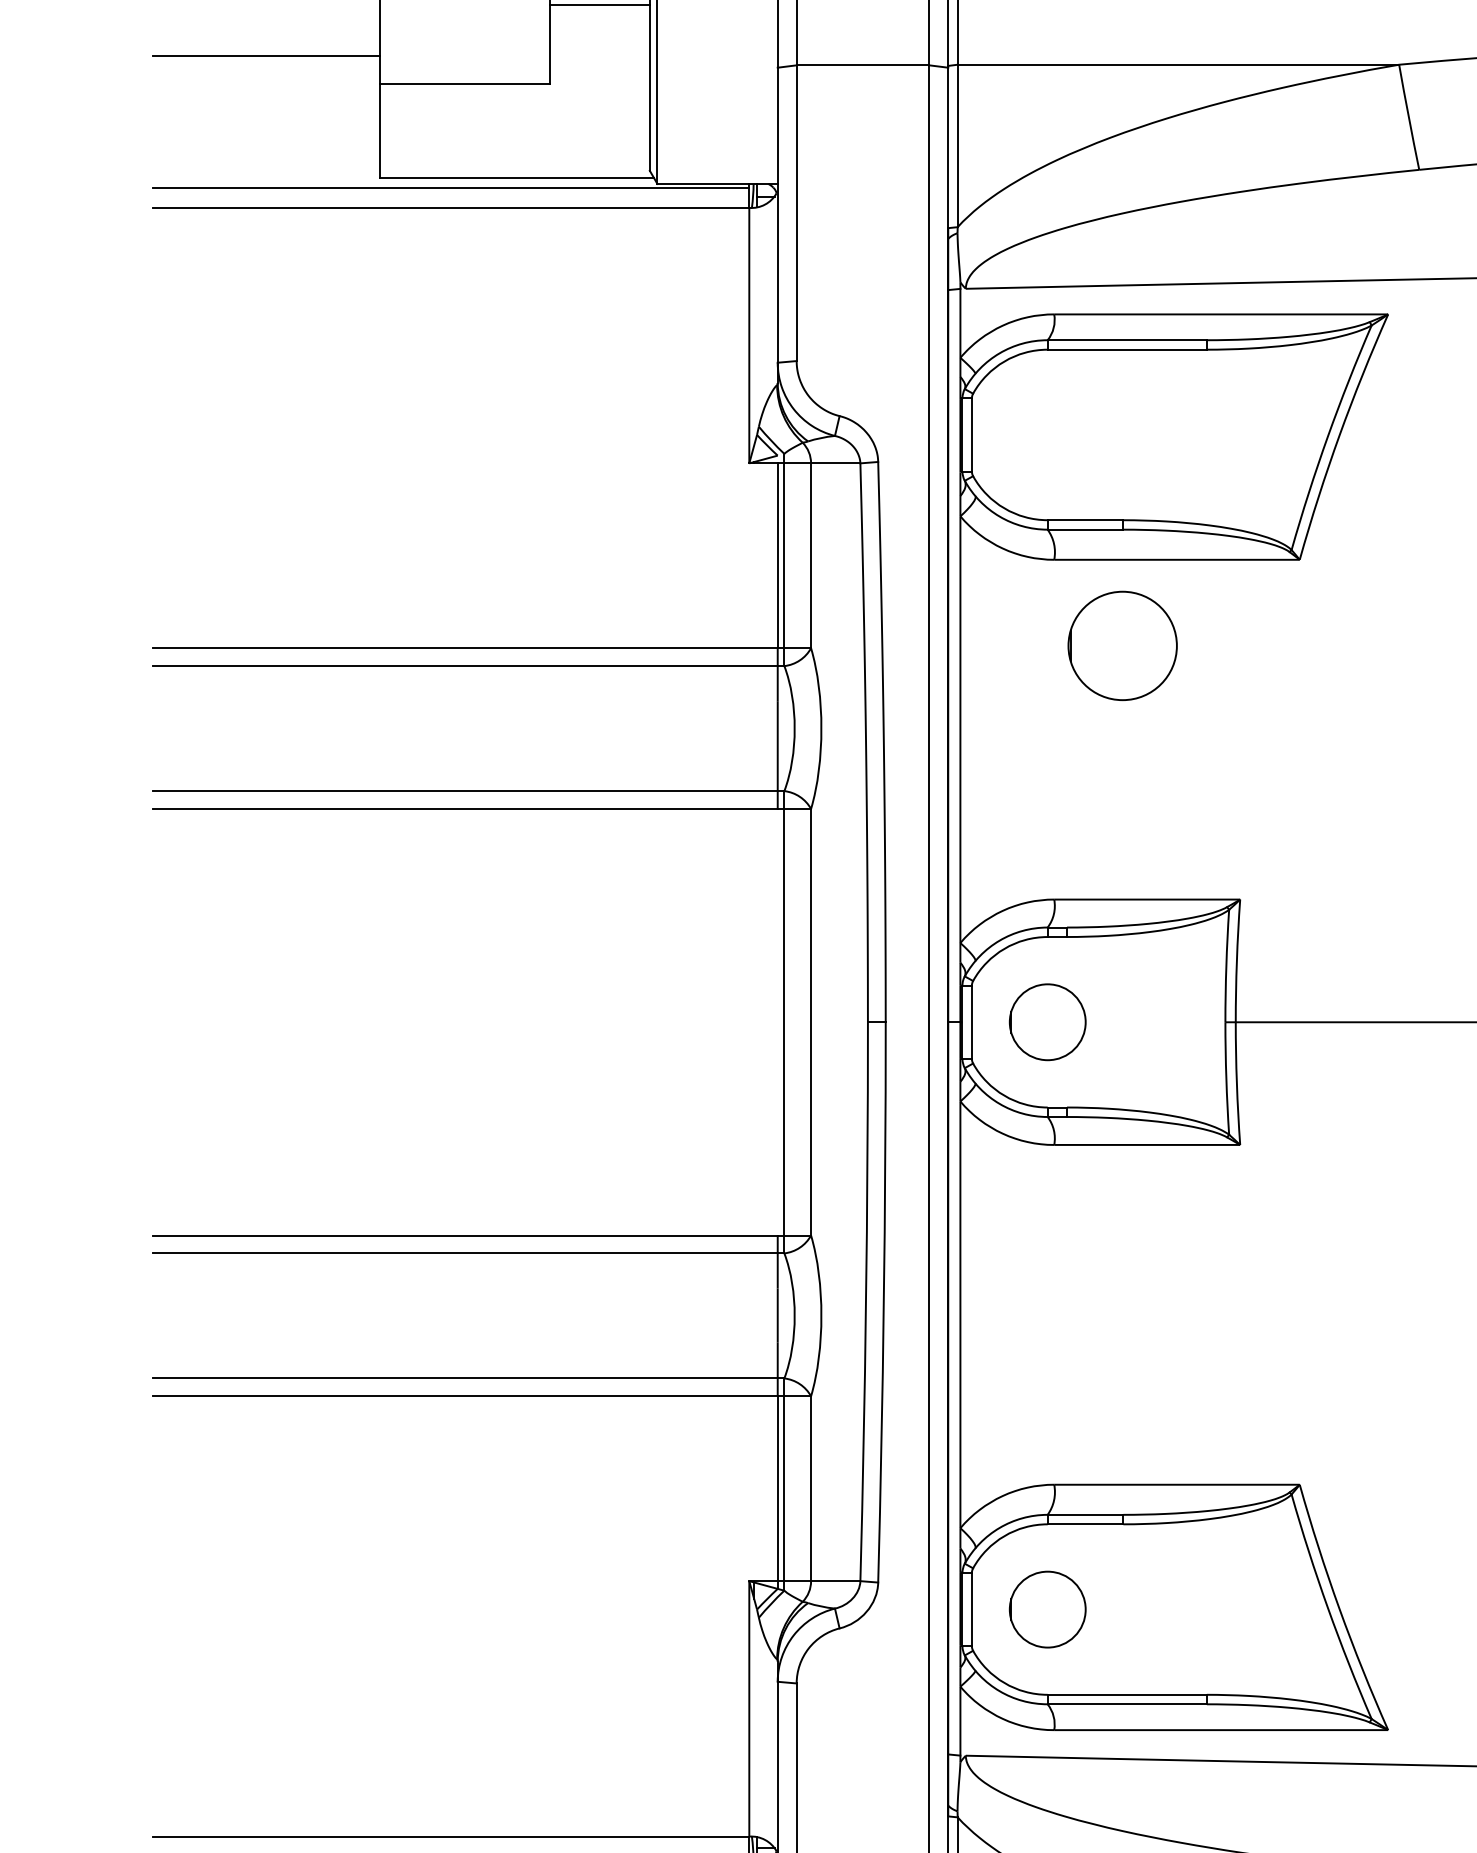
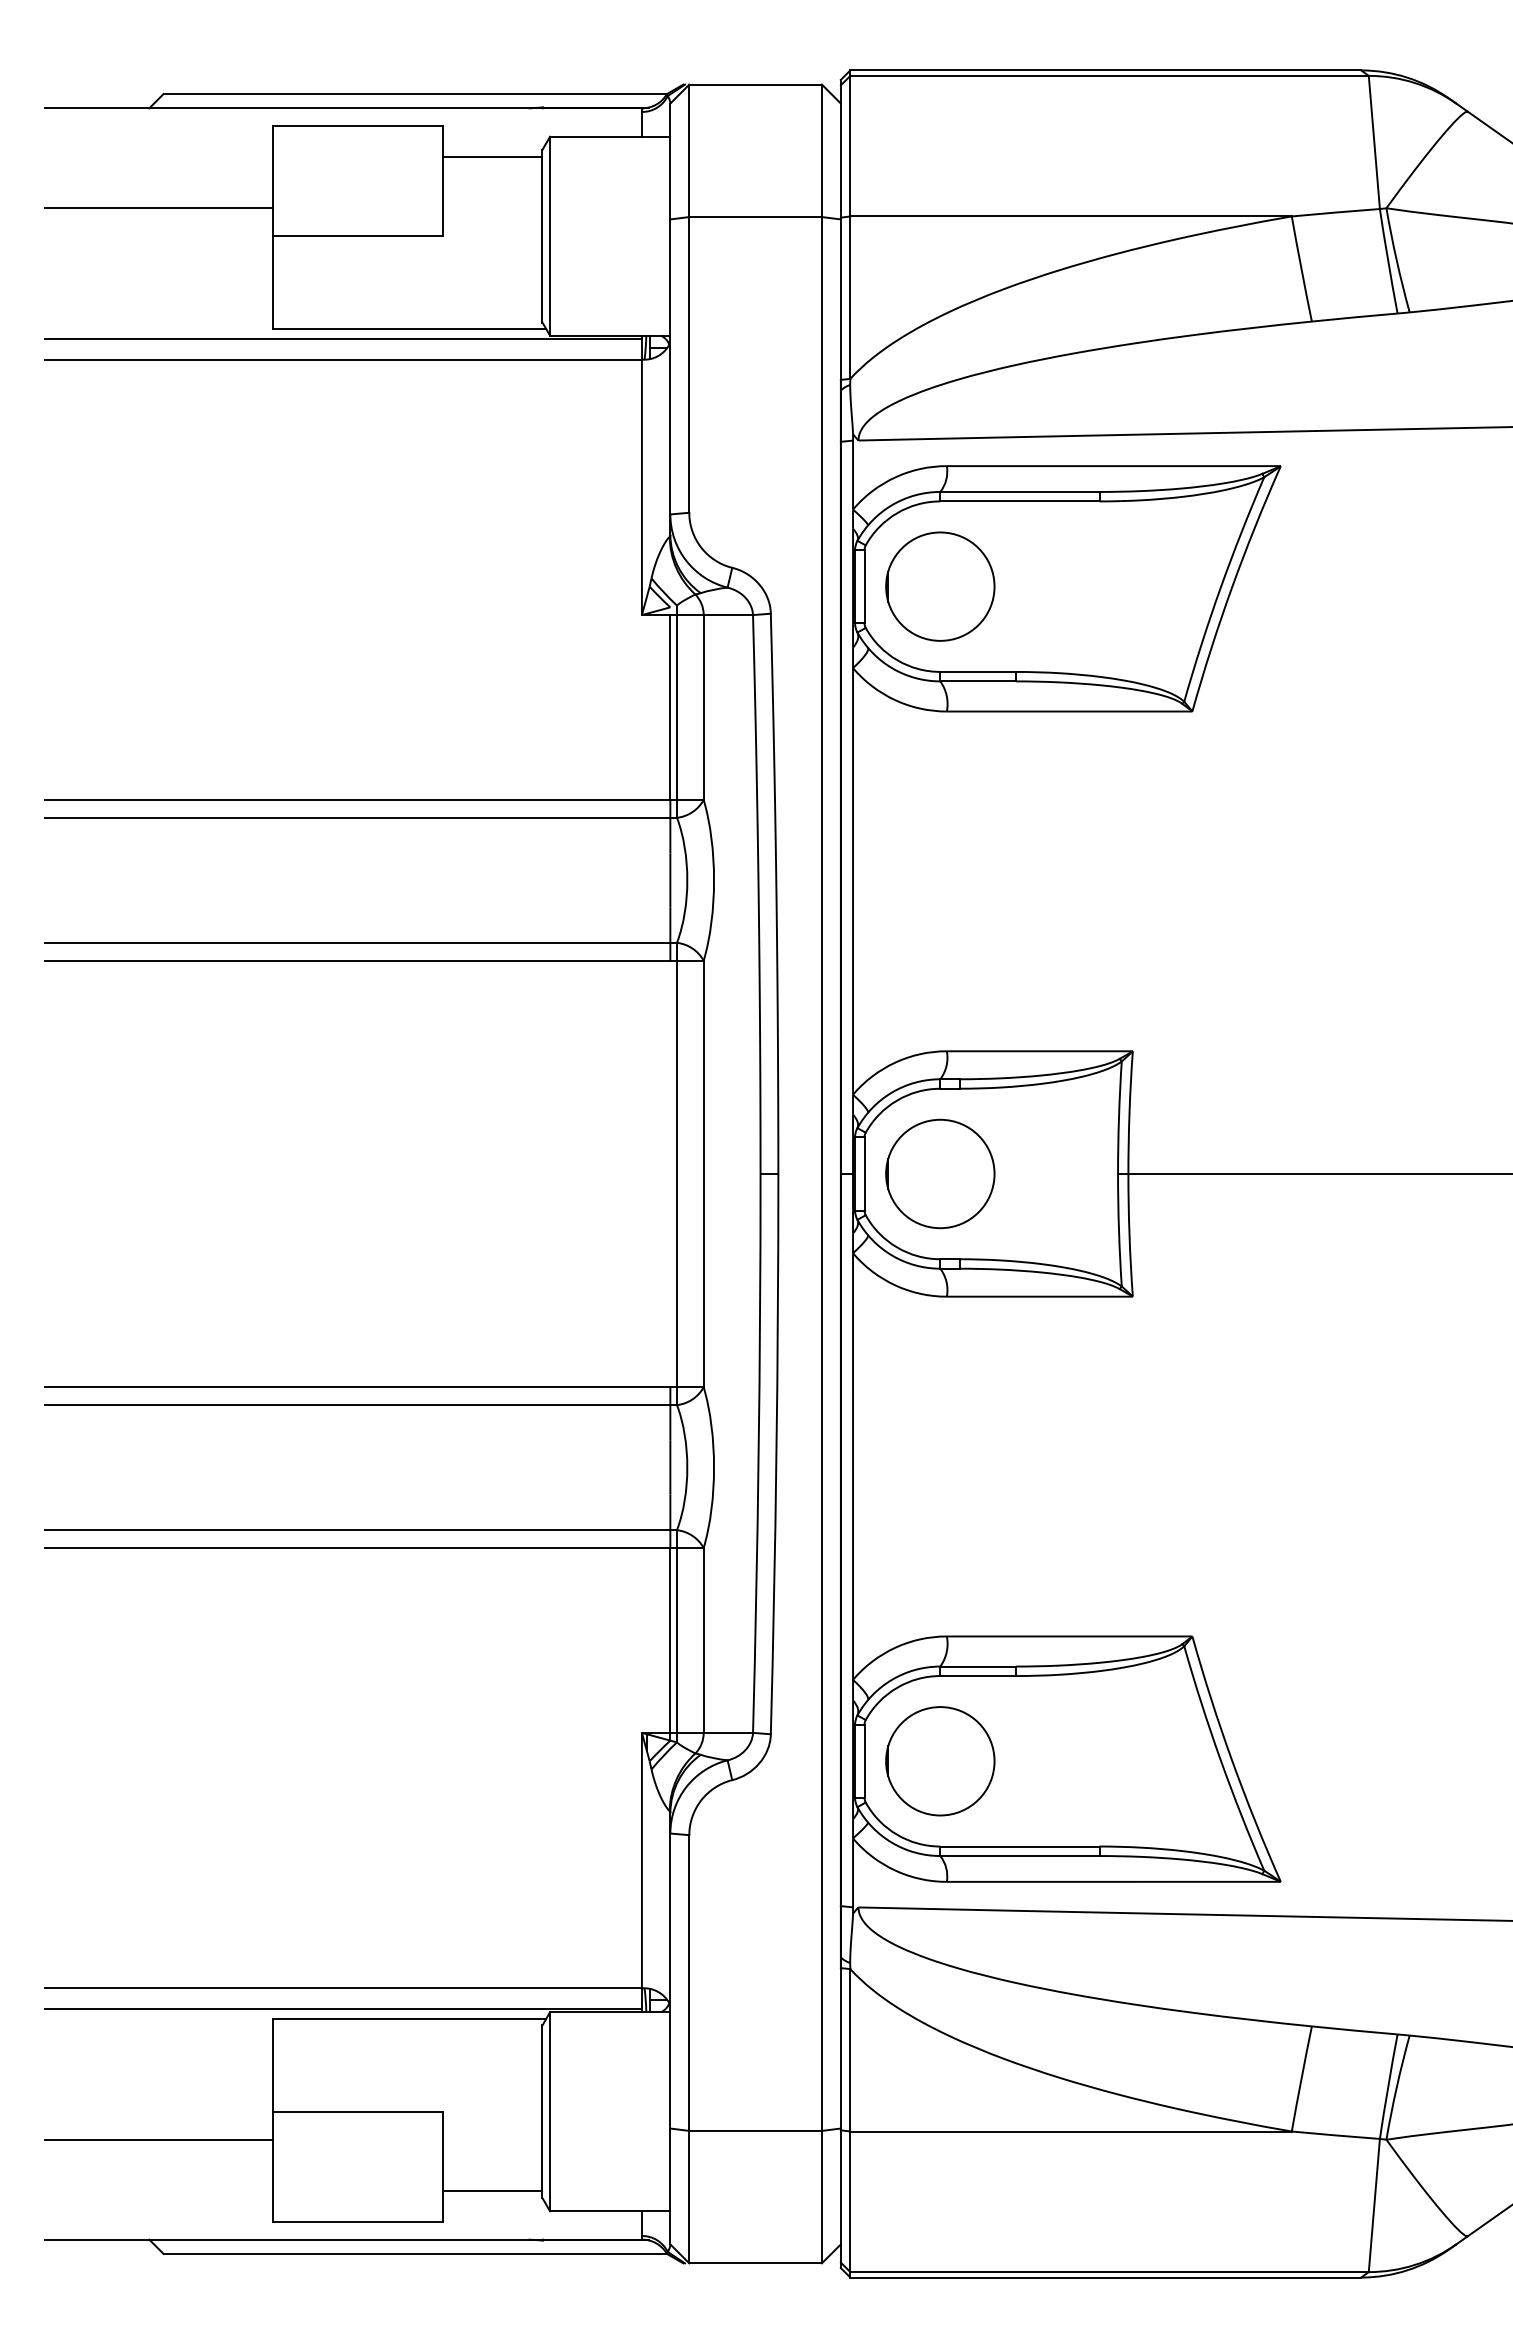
circle: (1122, 645) -> (940, 586), moved
part: (1047, 1021) -> (940, 1173), size x1.43
circle: (1047, 1609) -> (940, 1761), size x1.43

